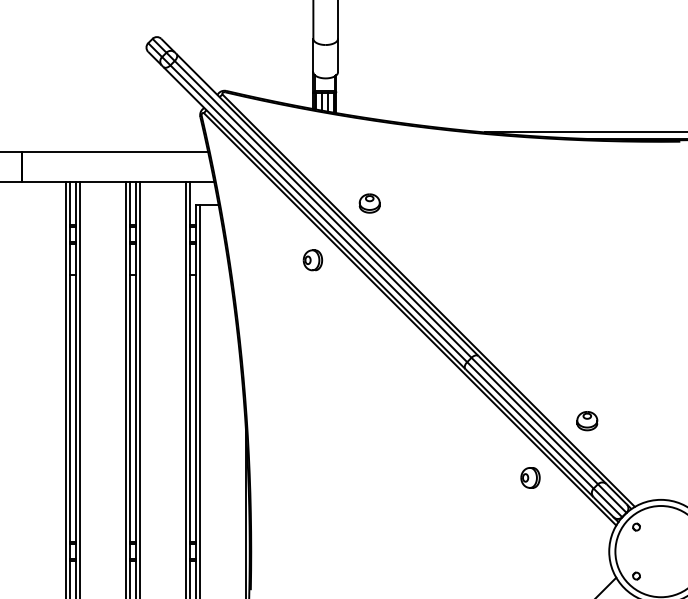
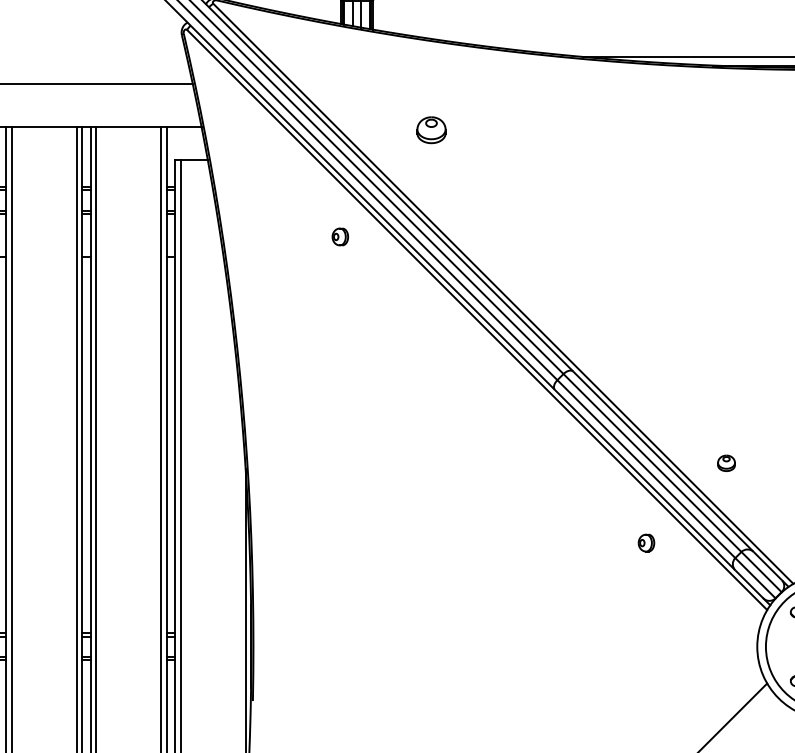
part: (369, 203) -> (431, 130), moved
part: (312, 260) -> (339, 237), size x0.6
part: (587, 421) -> (726, 463), size x0.6
part: (530, 477) -> (646, 542), size x0.6

